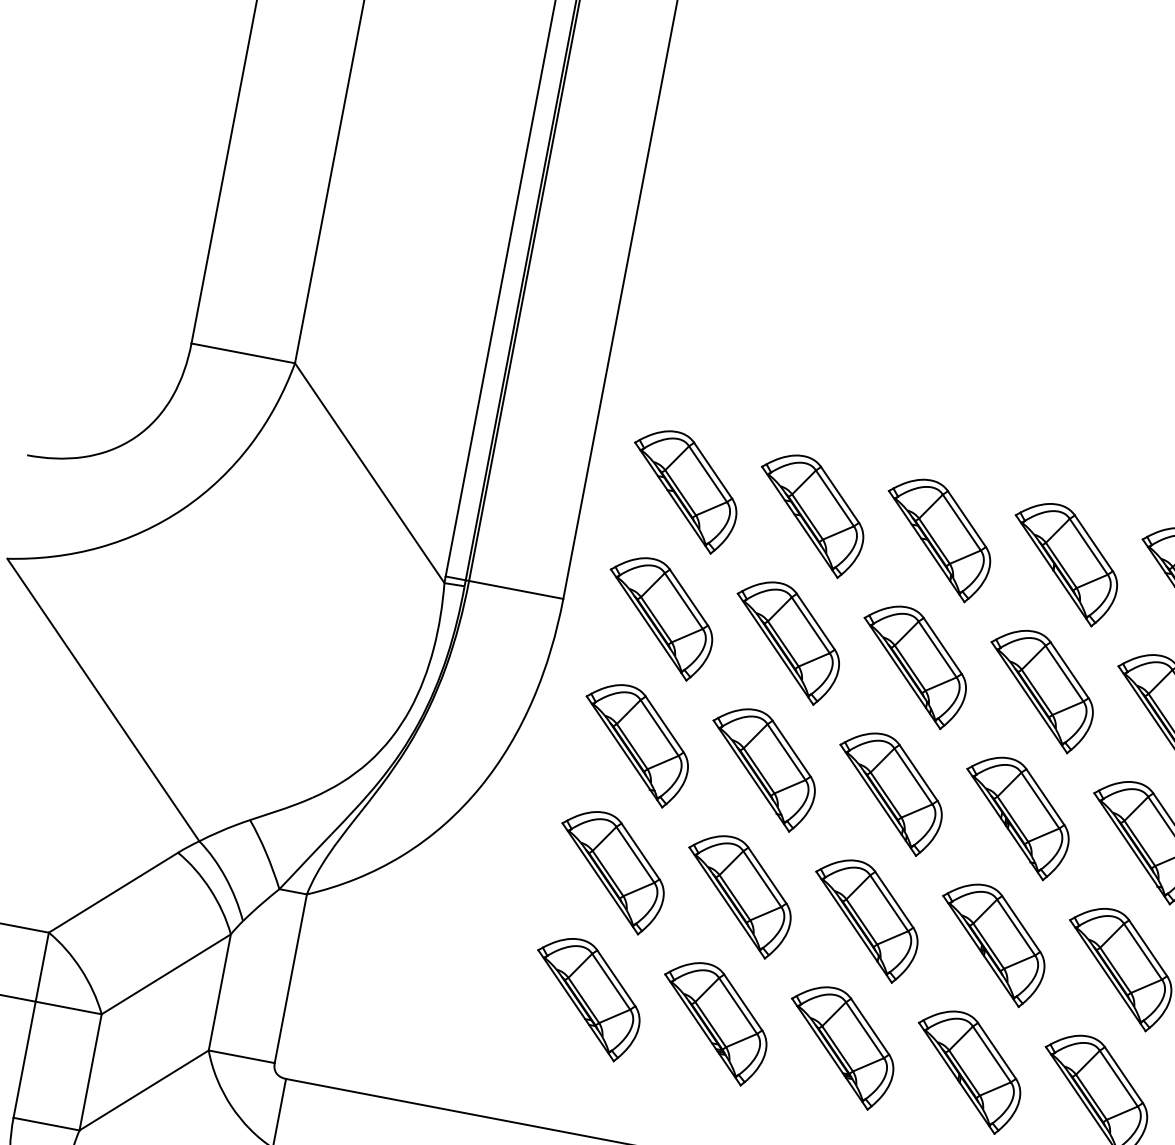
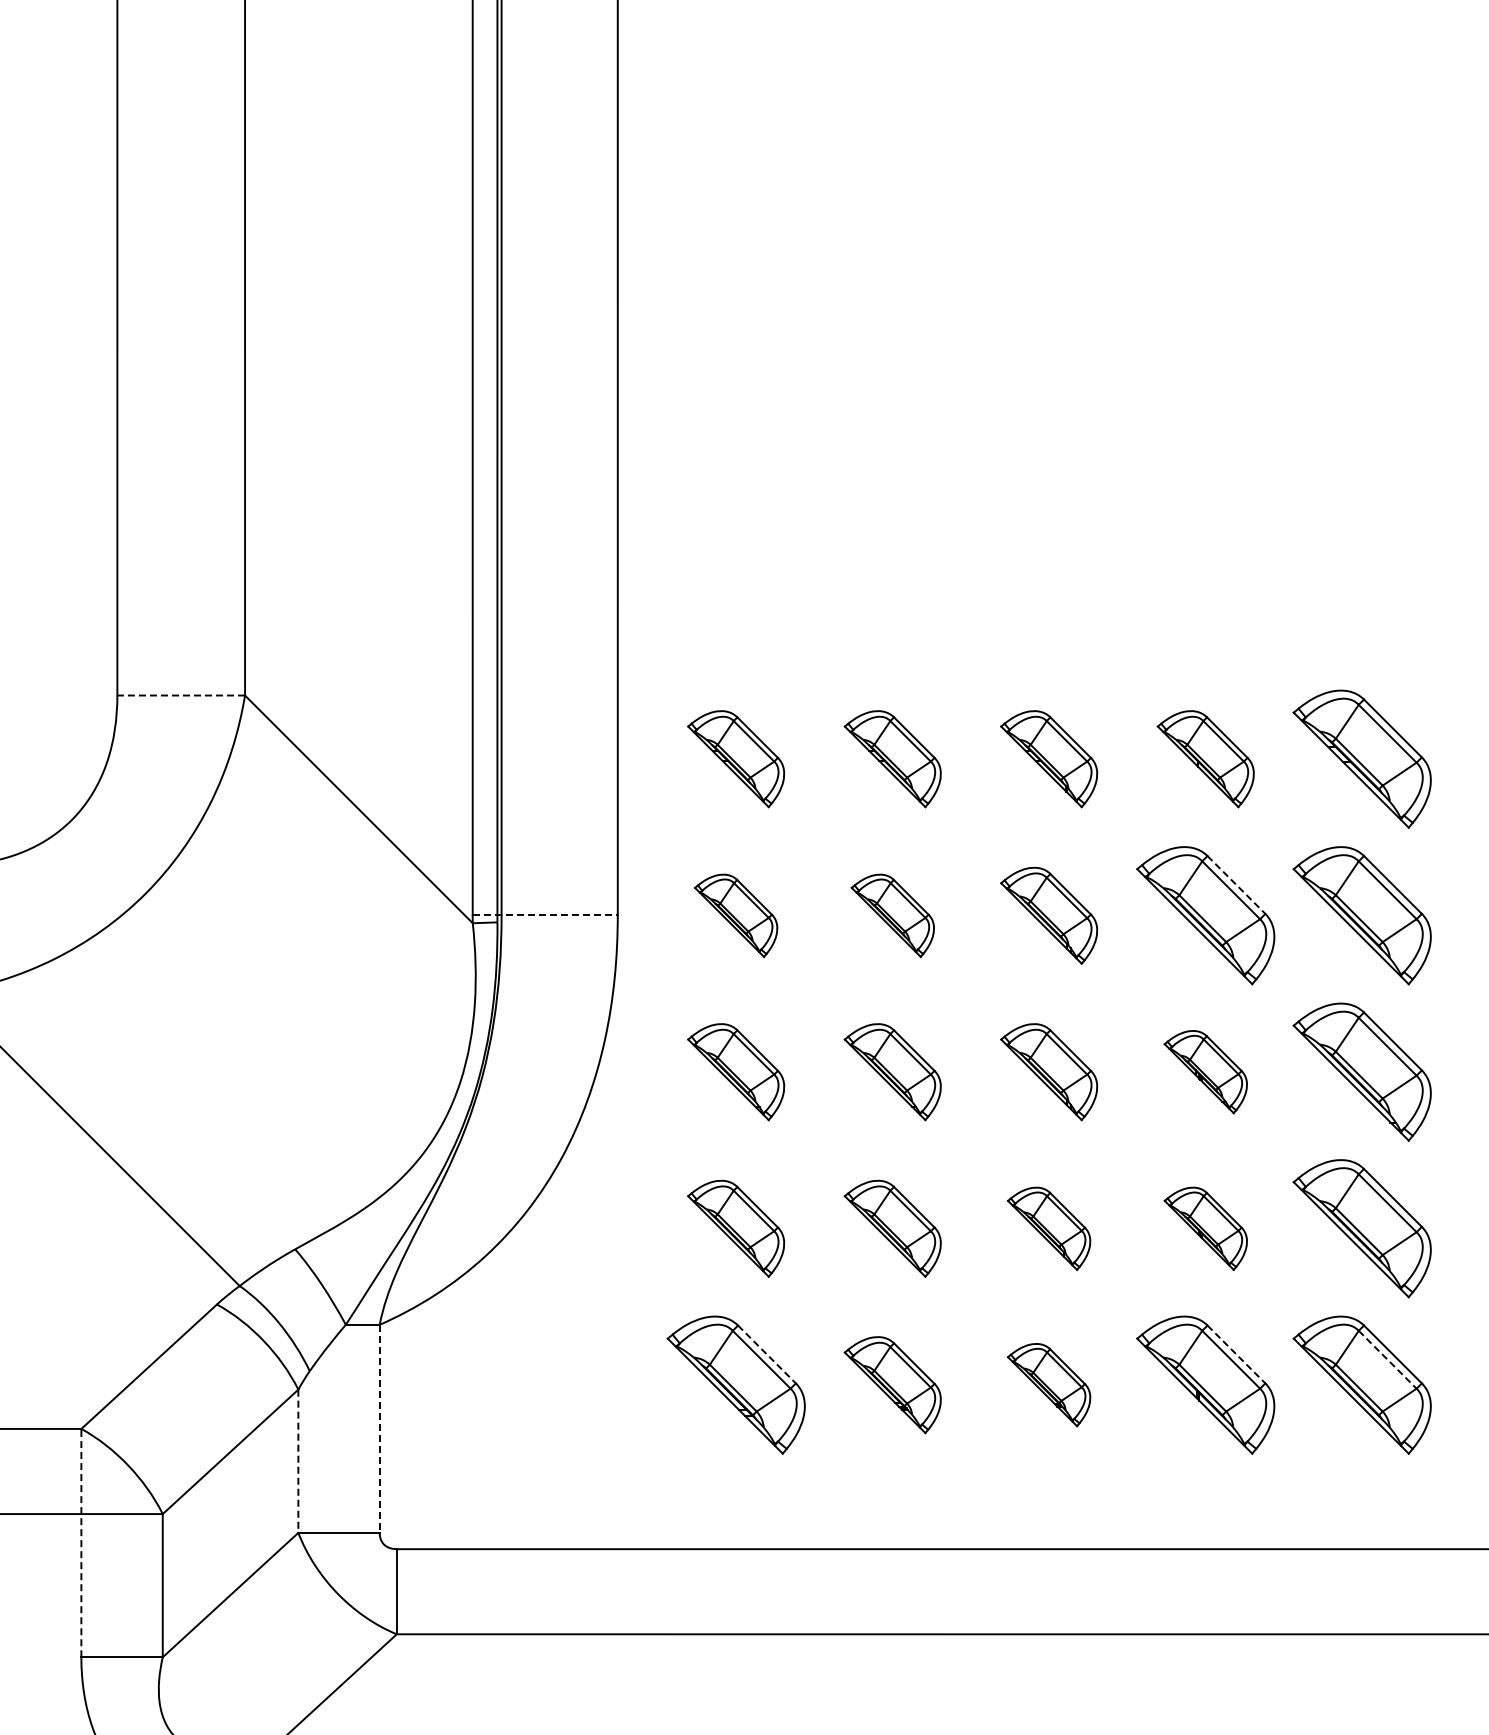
line: (243, 353) -> (181, 695), solid -> dashed
part: (682, 490) -> (735, 758), size x0.7
part: (810, 514) -> (892, 758), size x0.7
part: (936, 538) -> (1048, 758), size x0.7
part: (1064, 562) -> (1205, 758), size x0.7
line: (504, 588) -> (545, 915), solid -> dashed
part: (658, 617) -> (735, 915), size x0.6
part: (786, 641) -> (892, 915), size x0.6
part: (912, 665) -> (1048, 915), size x0.7
line: (1069, 670) -> (1236, 885), solid -> dashed
part: (634, 744) -> (735, 1071), size x0.7
part: (761, 768) -> (892, 1071), size x0.7
part: (888, 792) -> (1048, 1071), size x0.7
part: (1015, 816) -> (1205, 1071), size x0.6
part: (610, 871) -> (735, 1228), size x0.7
part: (737, 895) -> (892, 1228), size x0.7
part: (864, 919) -> (1048, 1228), size x0.6
part: (991, 944) -> (1205, 1228), size x0.6
line: (615, 978) -> (766, 1354), solid -> dashed
line: (290, 979) -> (379, 1429), solid -> dashed
line: (219, 992) -> (298, 1461), solid -> dashed
part: (713, 1022) -> (892, 1384), size x0.7
line: (31, 1024) -> (81, 1542), solid -> dashed
part: (839, 1046) -> (1048, 1384), size x0.6
line: (997, 1050) -> (1236, 1354), solid -> dashed
line: (1118, 1078) -> (1387, 1359), solid -> dashed

